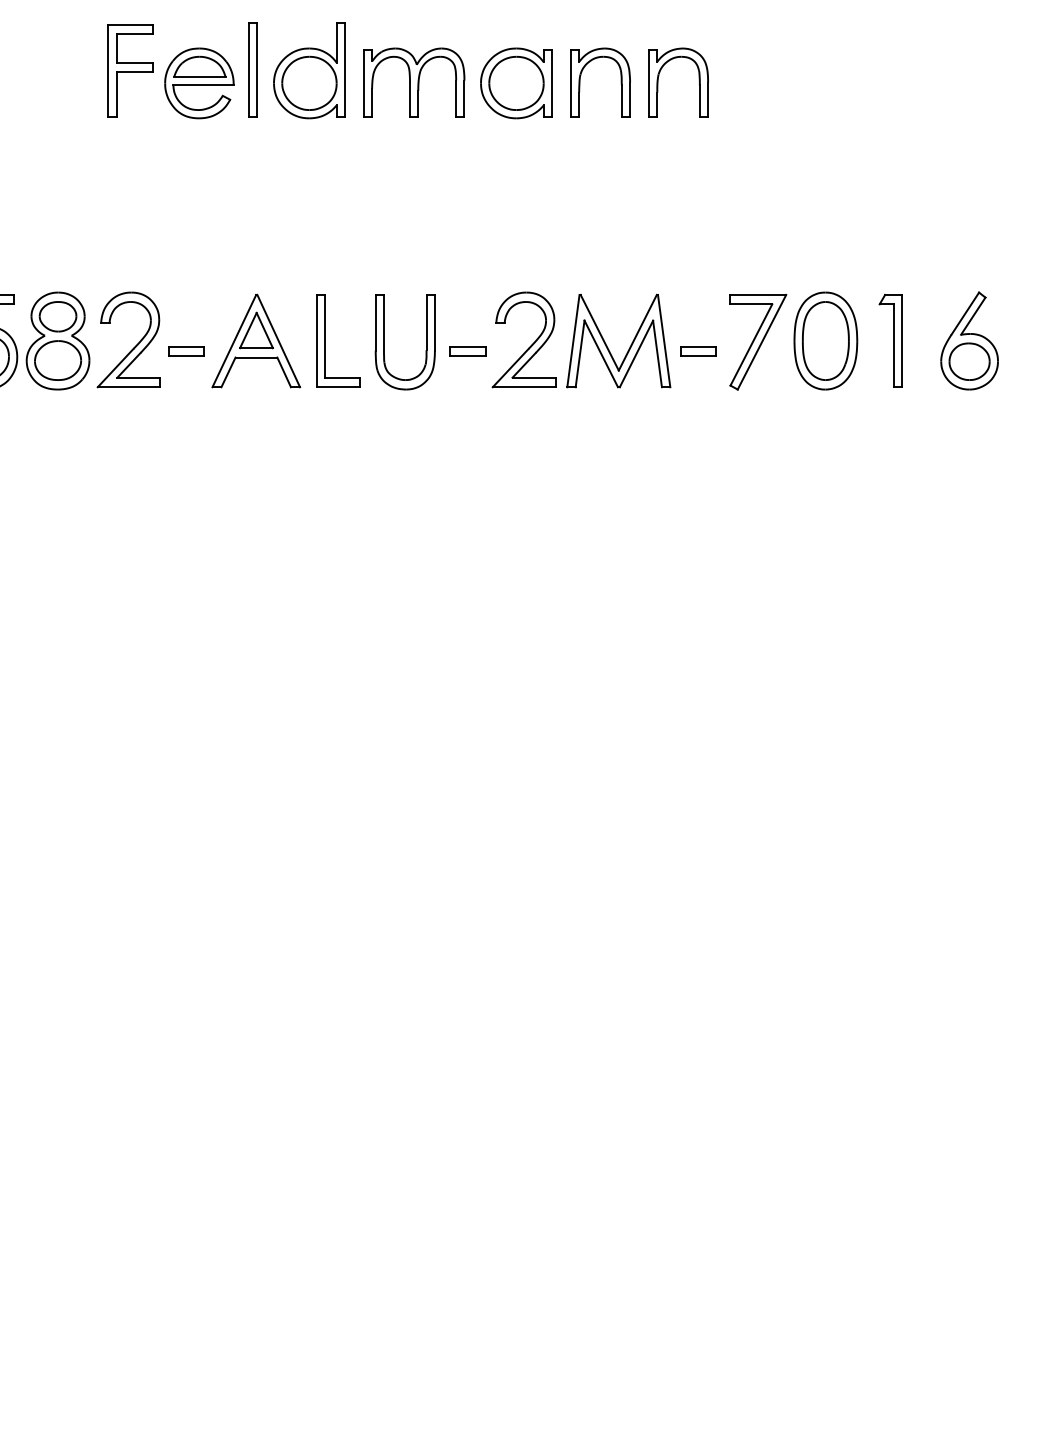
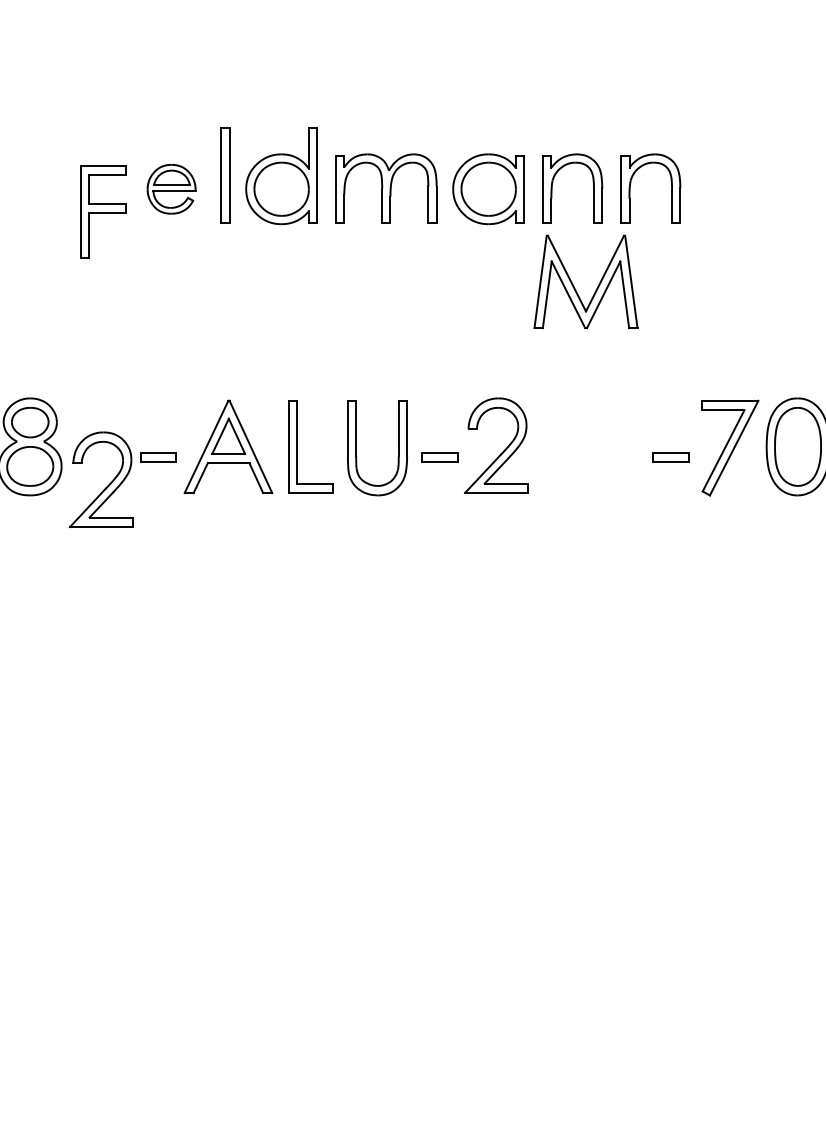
part: (130, 70) -> (102, 211), moved
part: (199, 83) -> (171, 189), size x0.7
part: (135, 345) -> (107, 485), moved
part: (607, 345) -> (574, 286), moved

